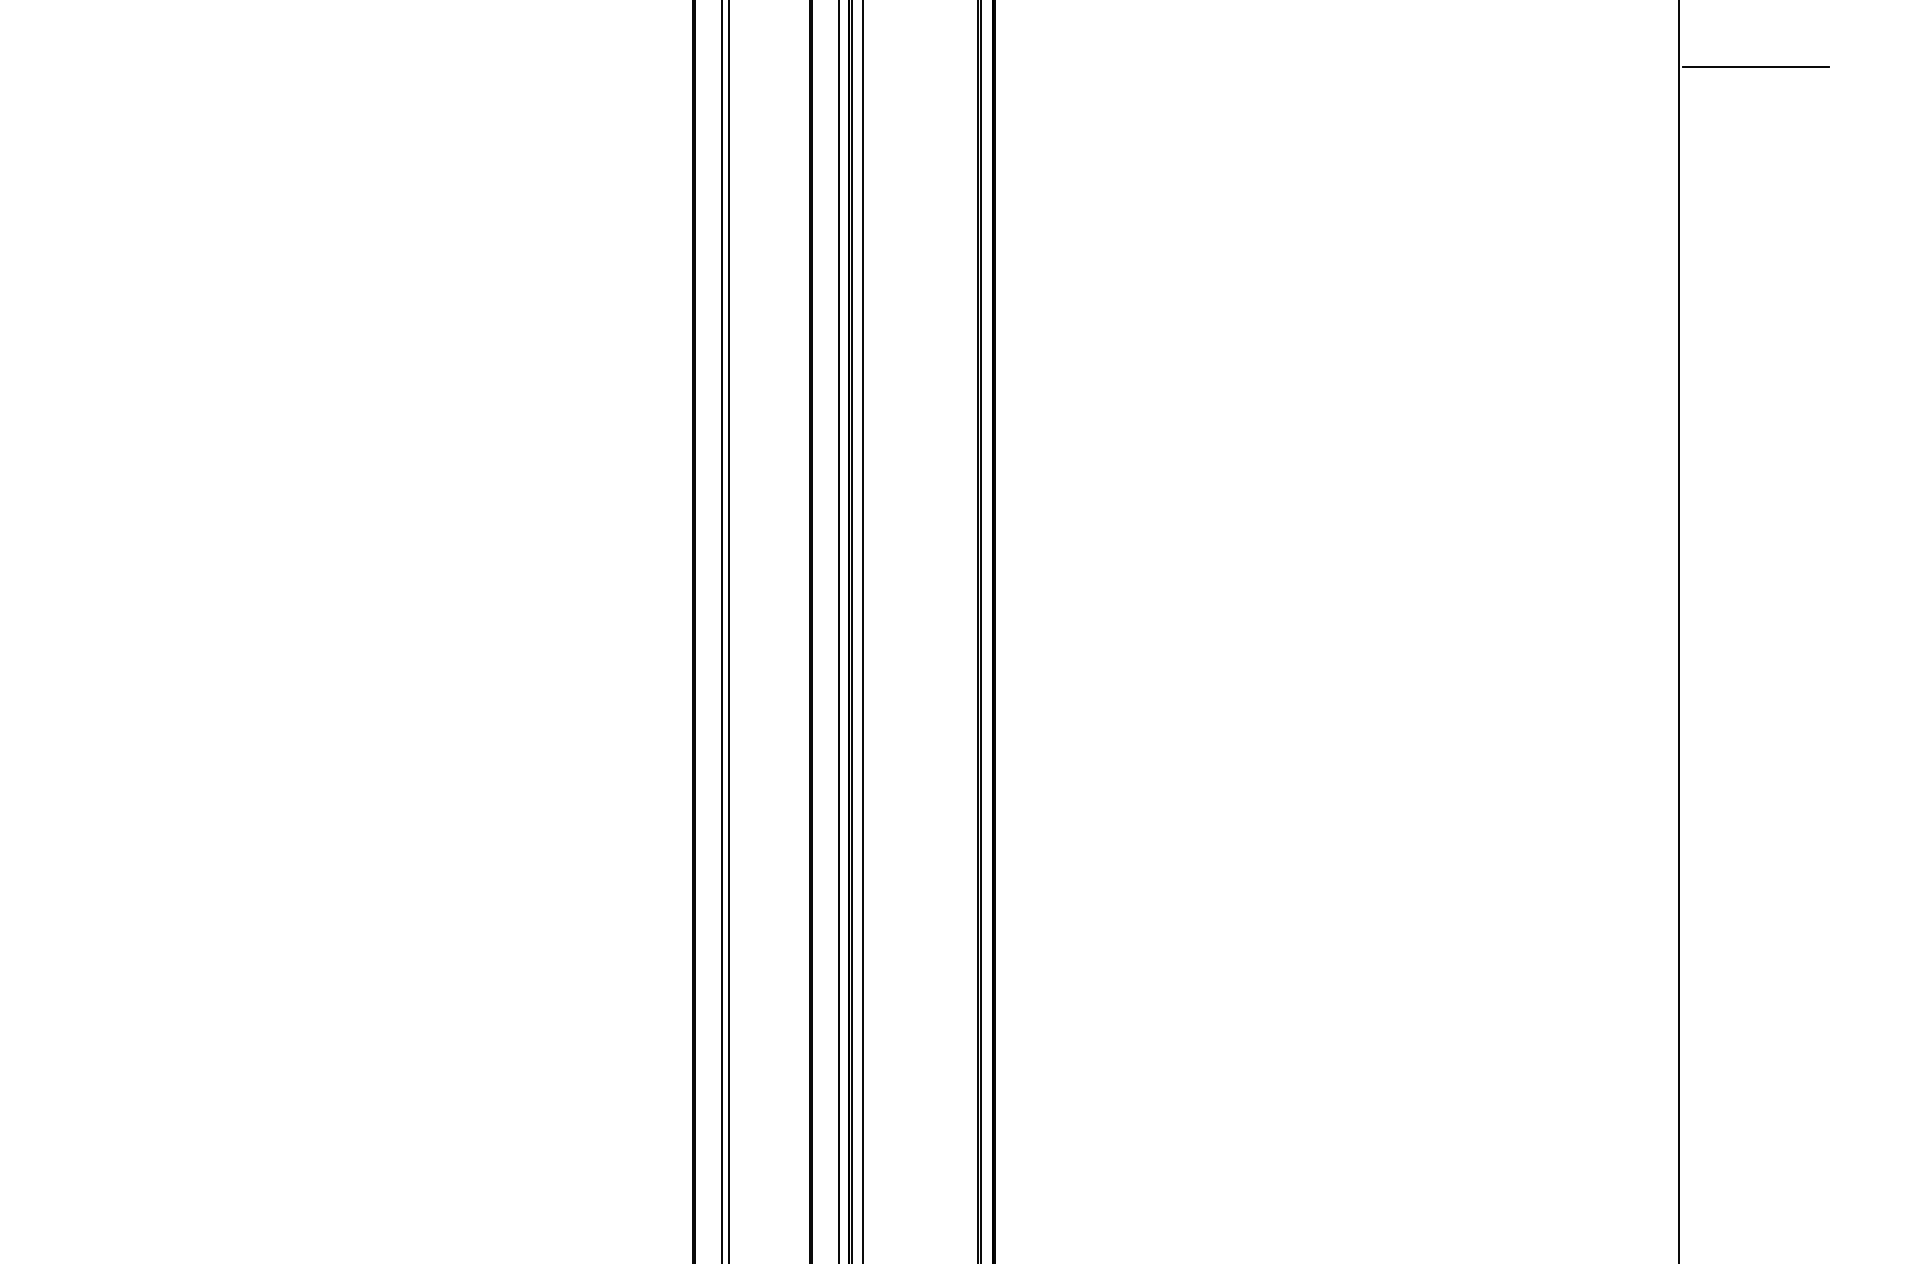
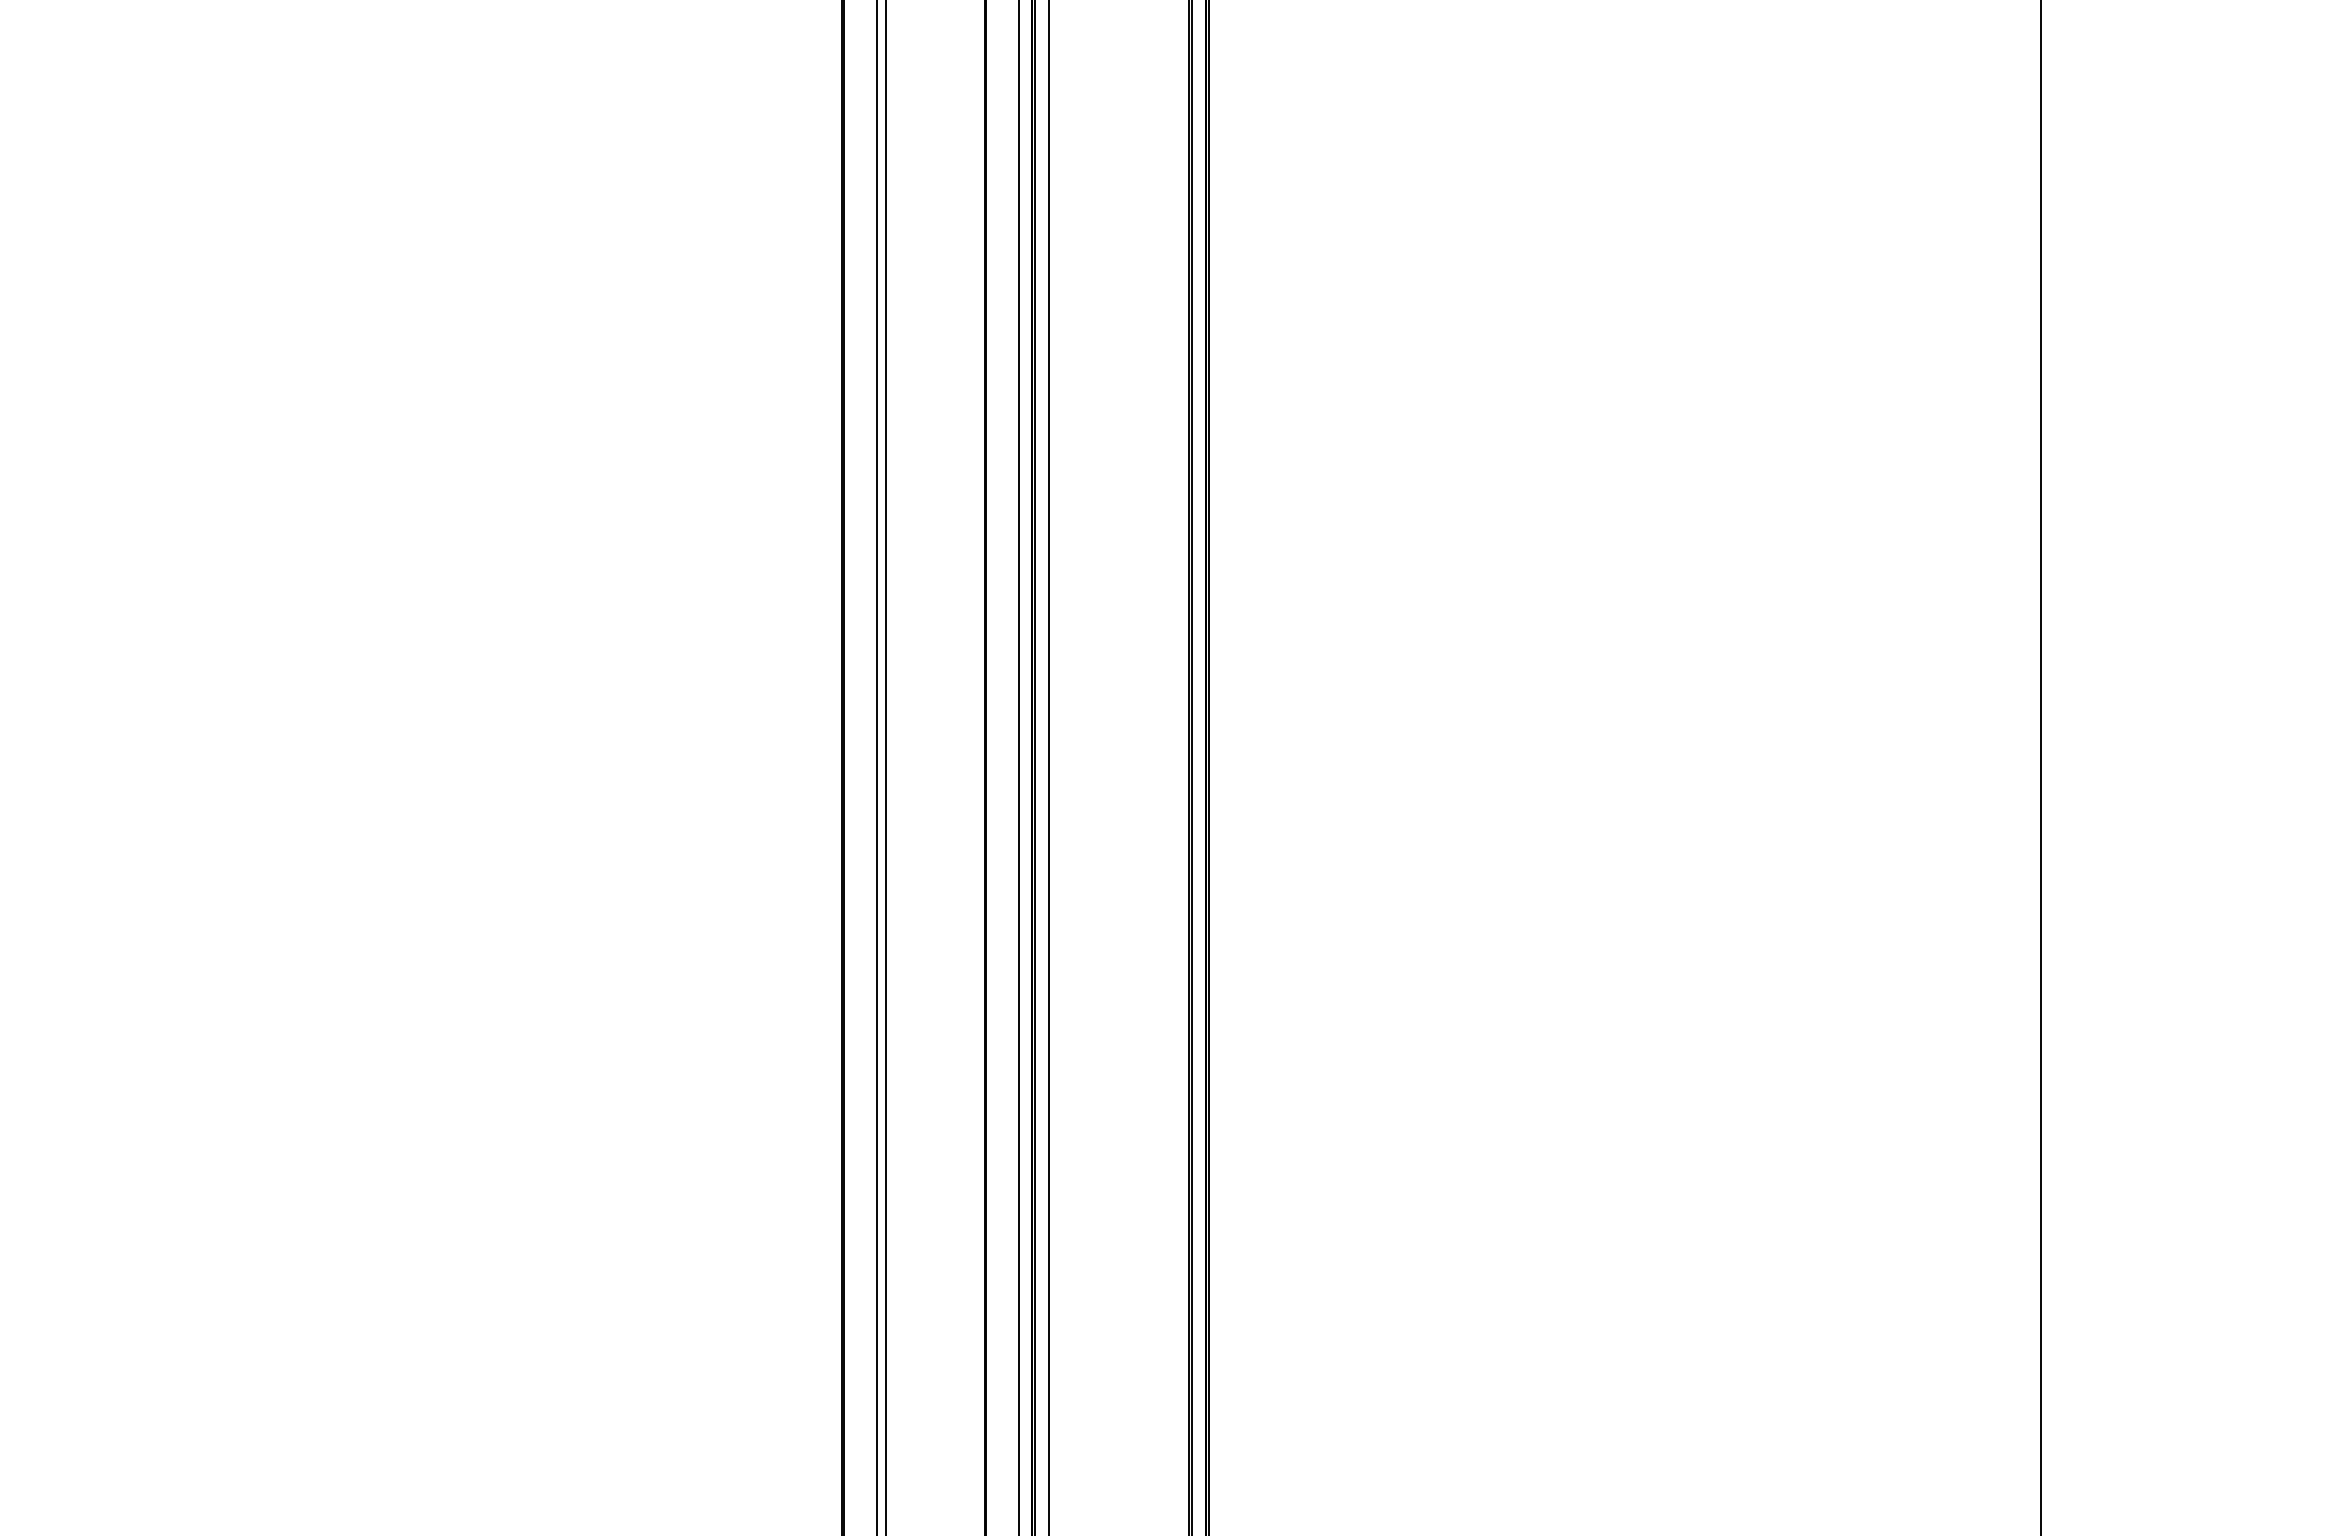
line: (1755, 67) -> (2133, 81), removed

